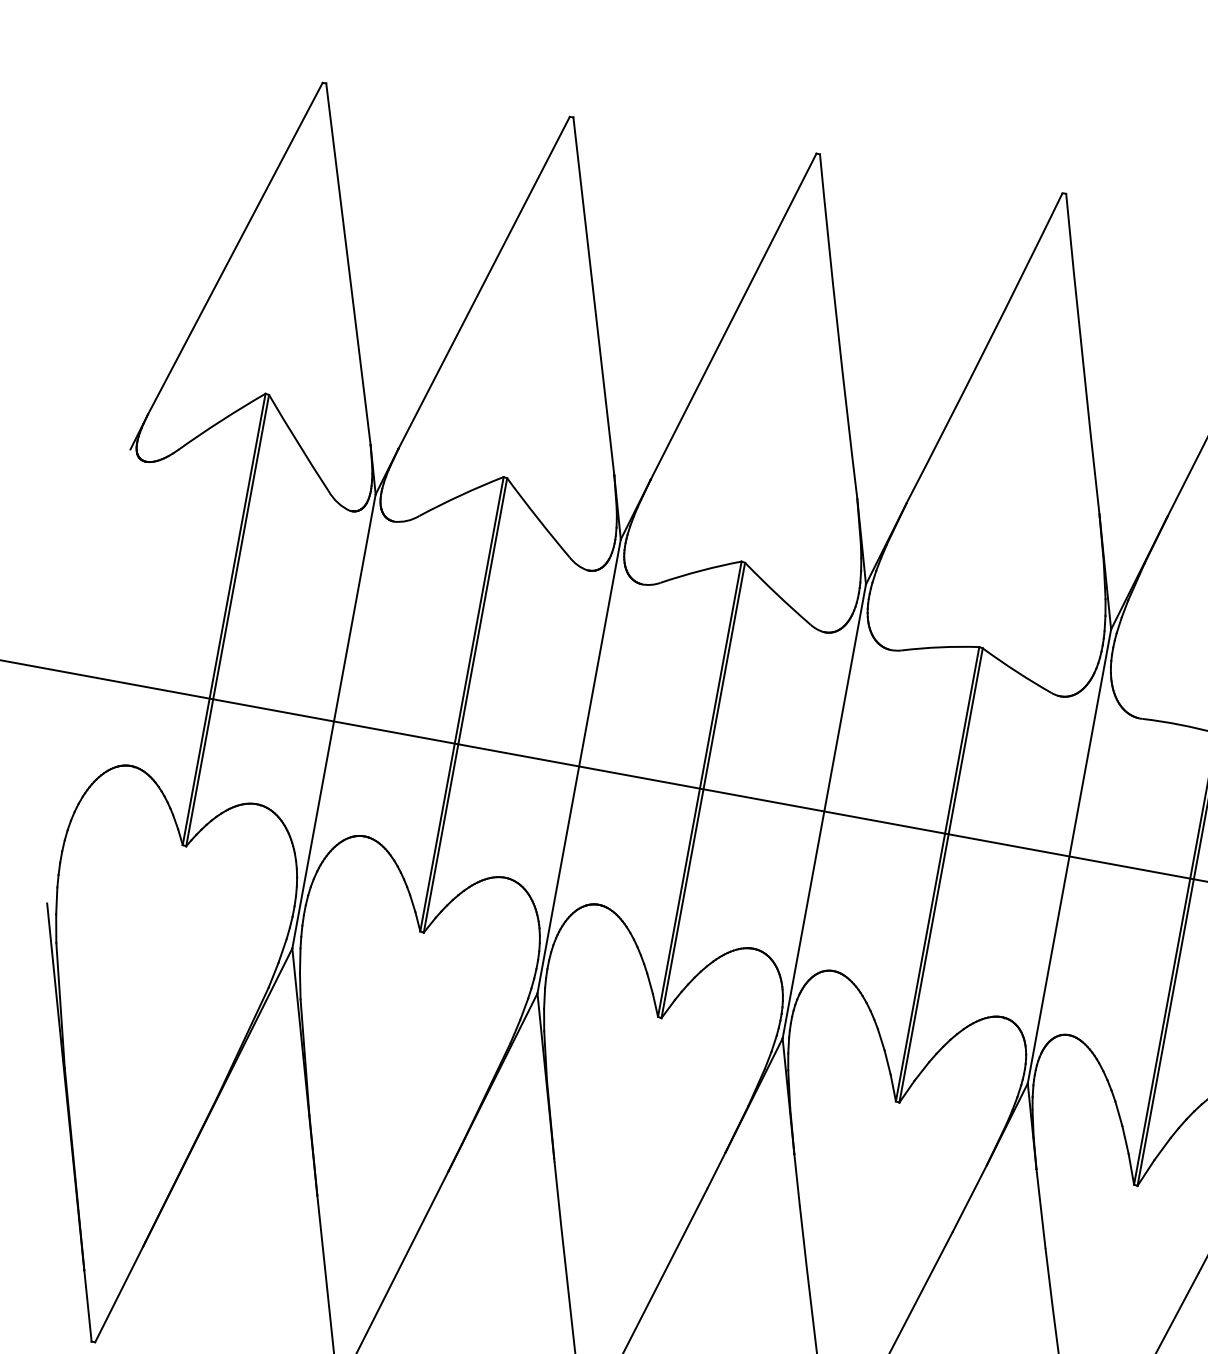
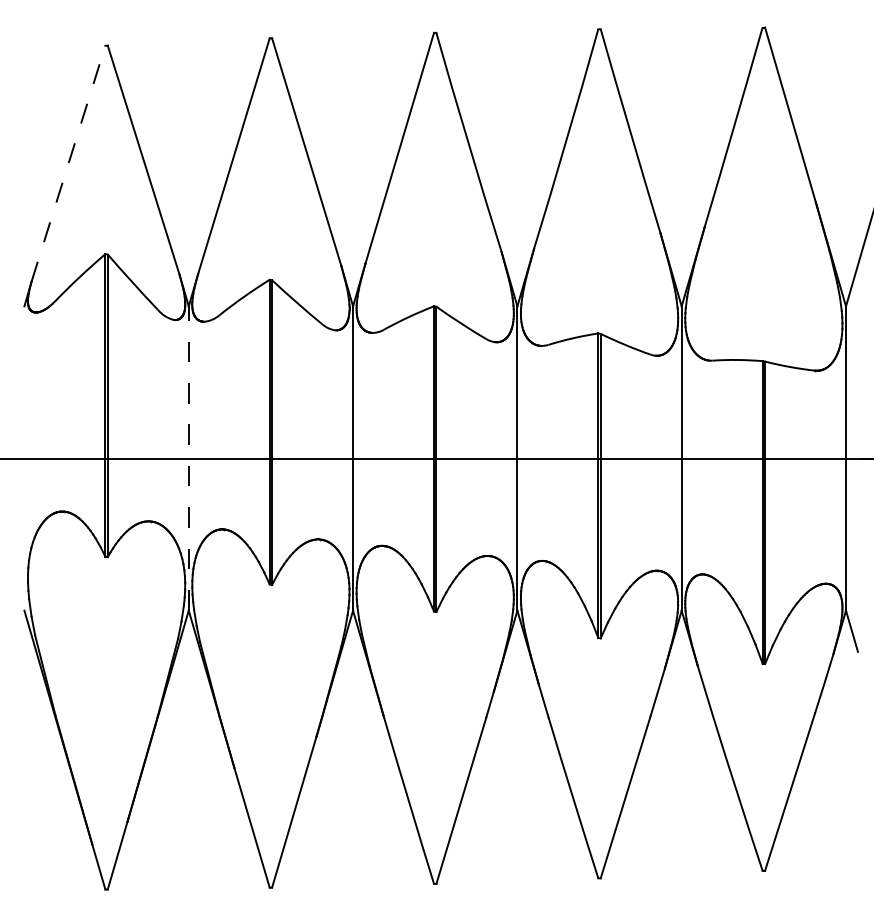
line: (235, 248) -> (68, 163), solid -> dashed
line: (333, 721) -> (188, 458), solid -> dashed

